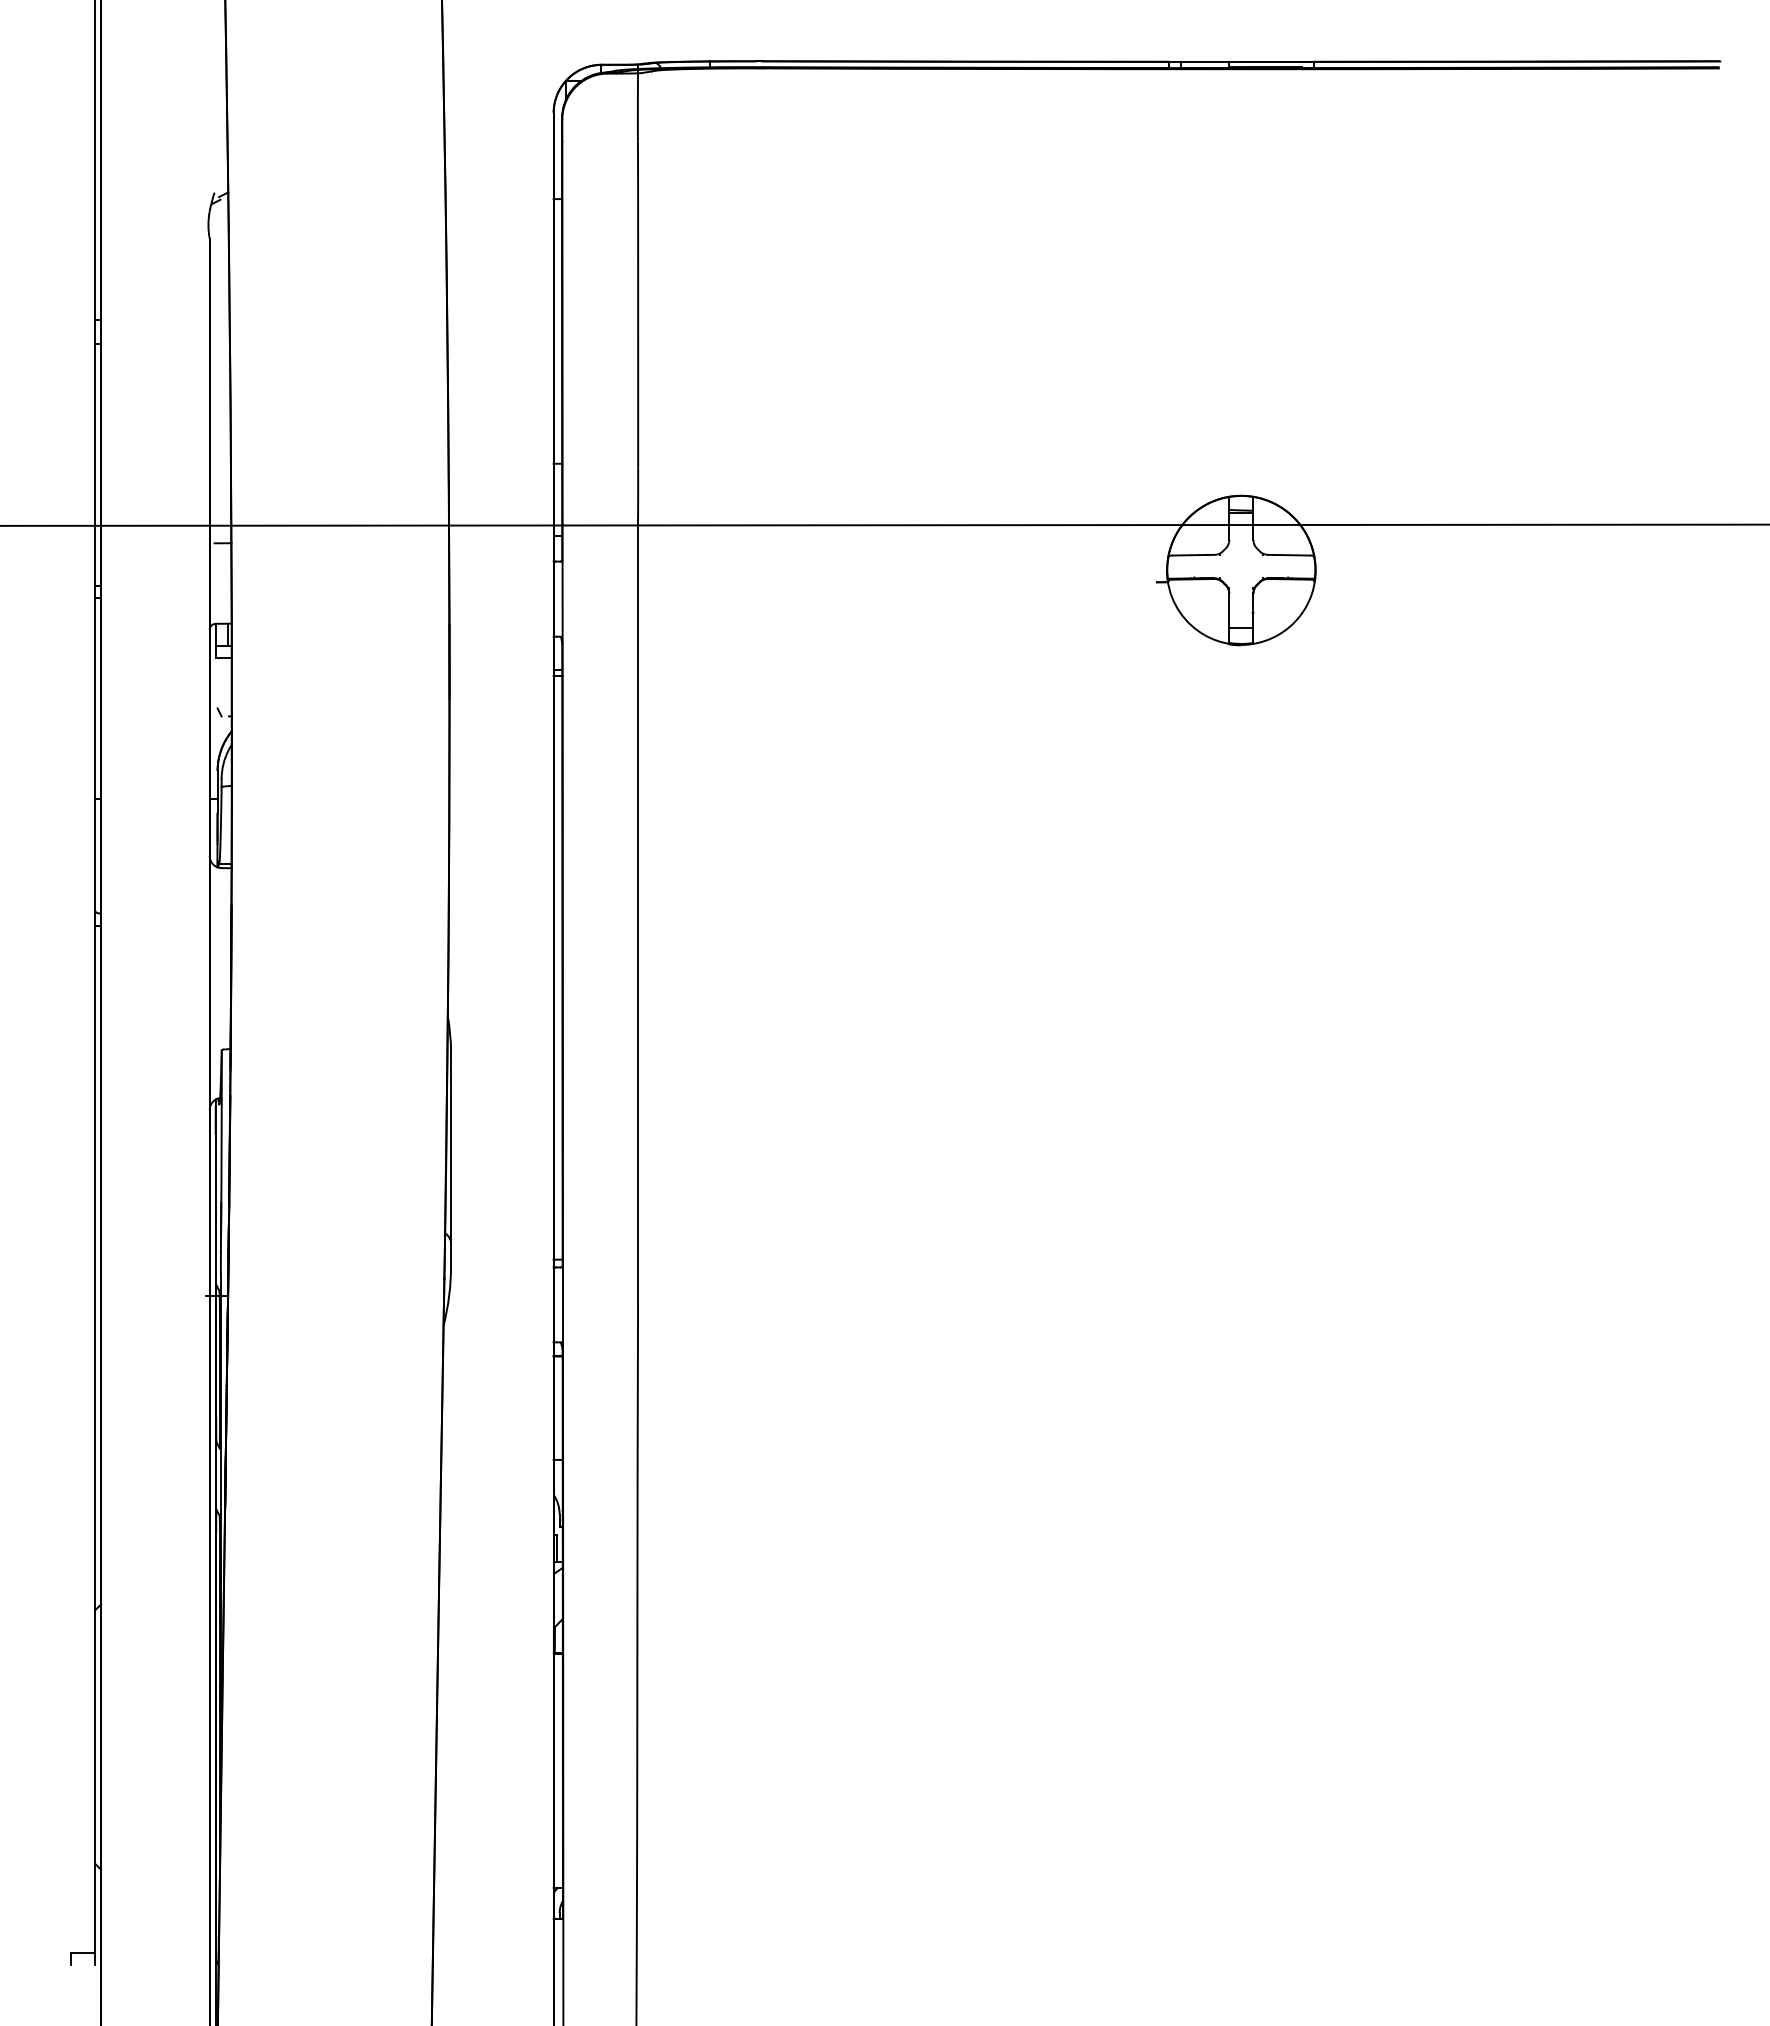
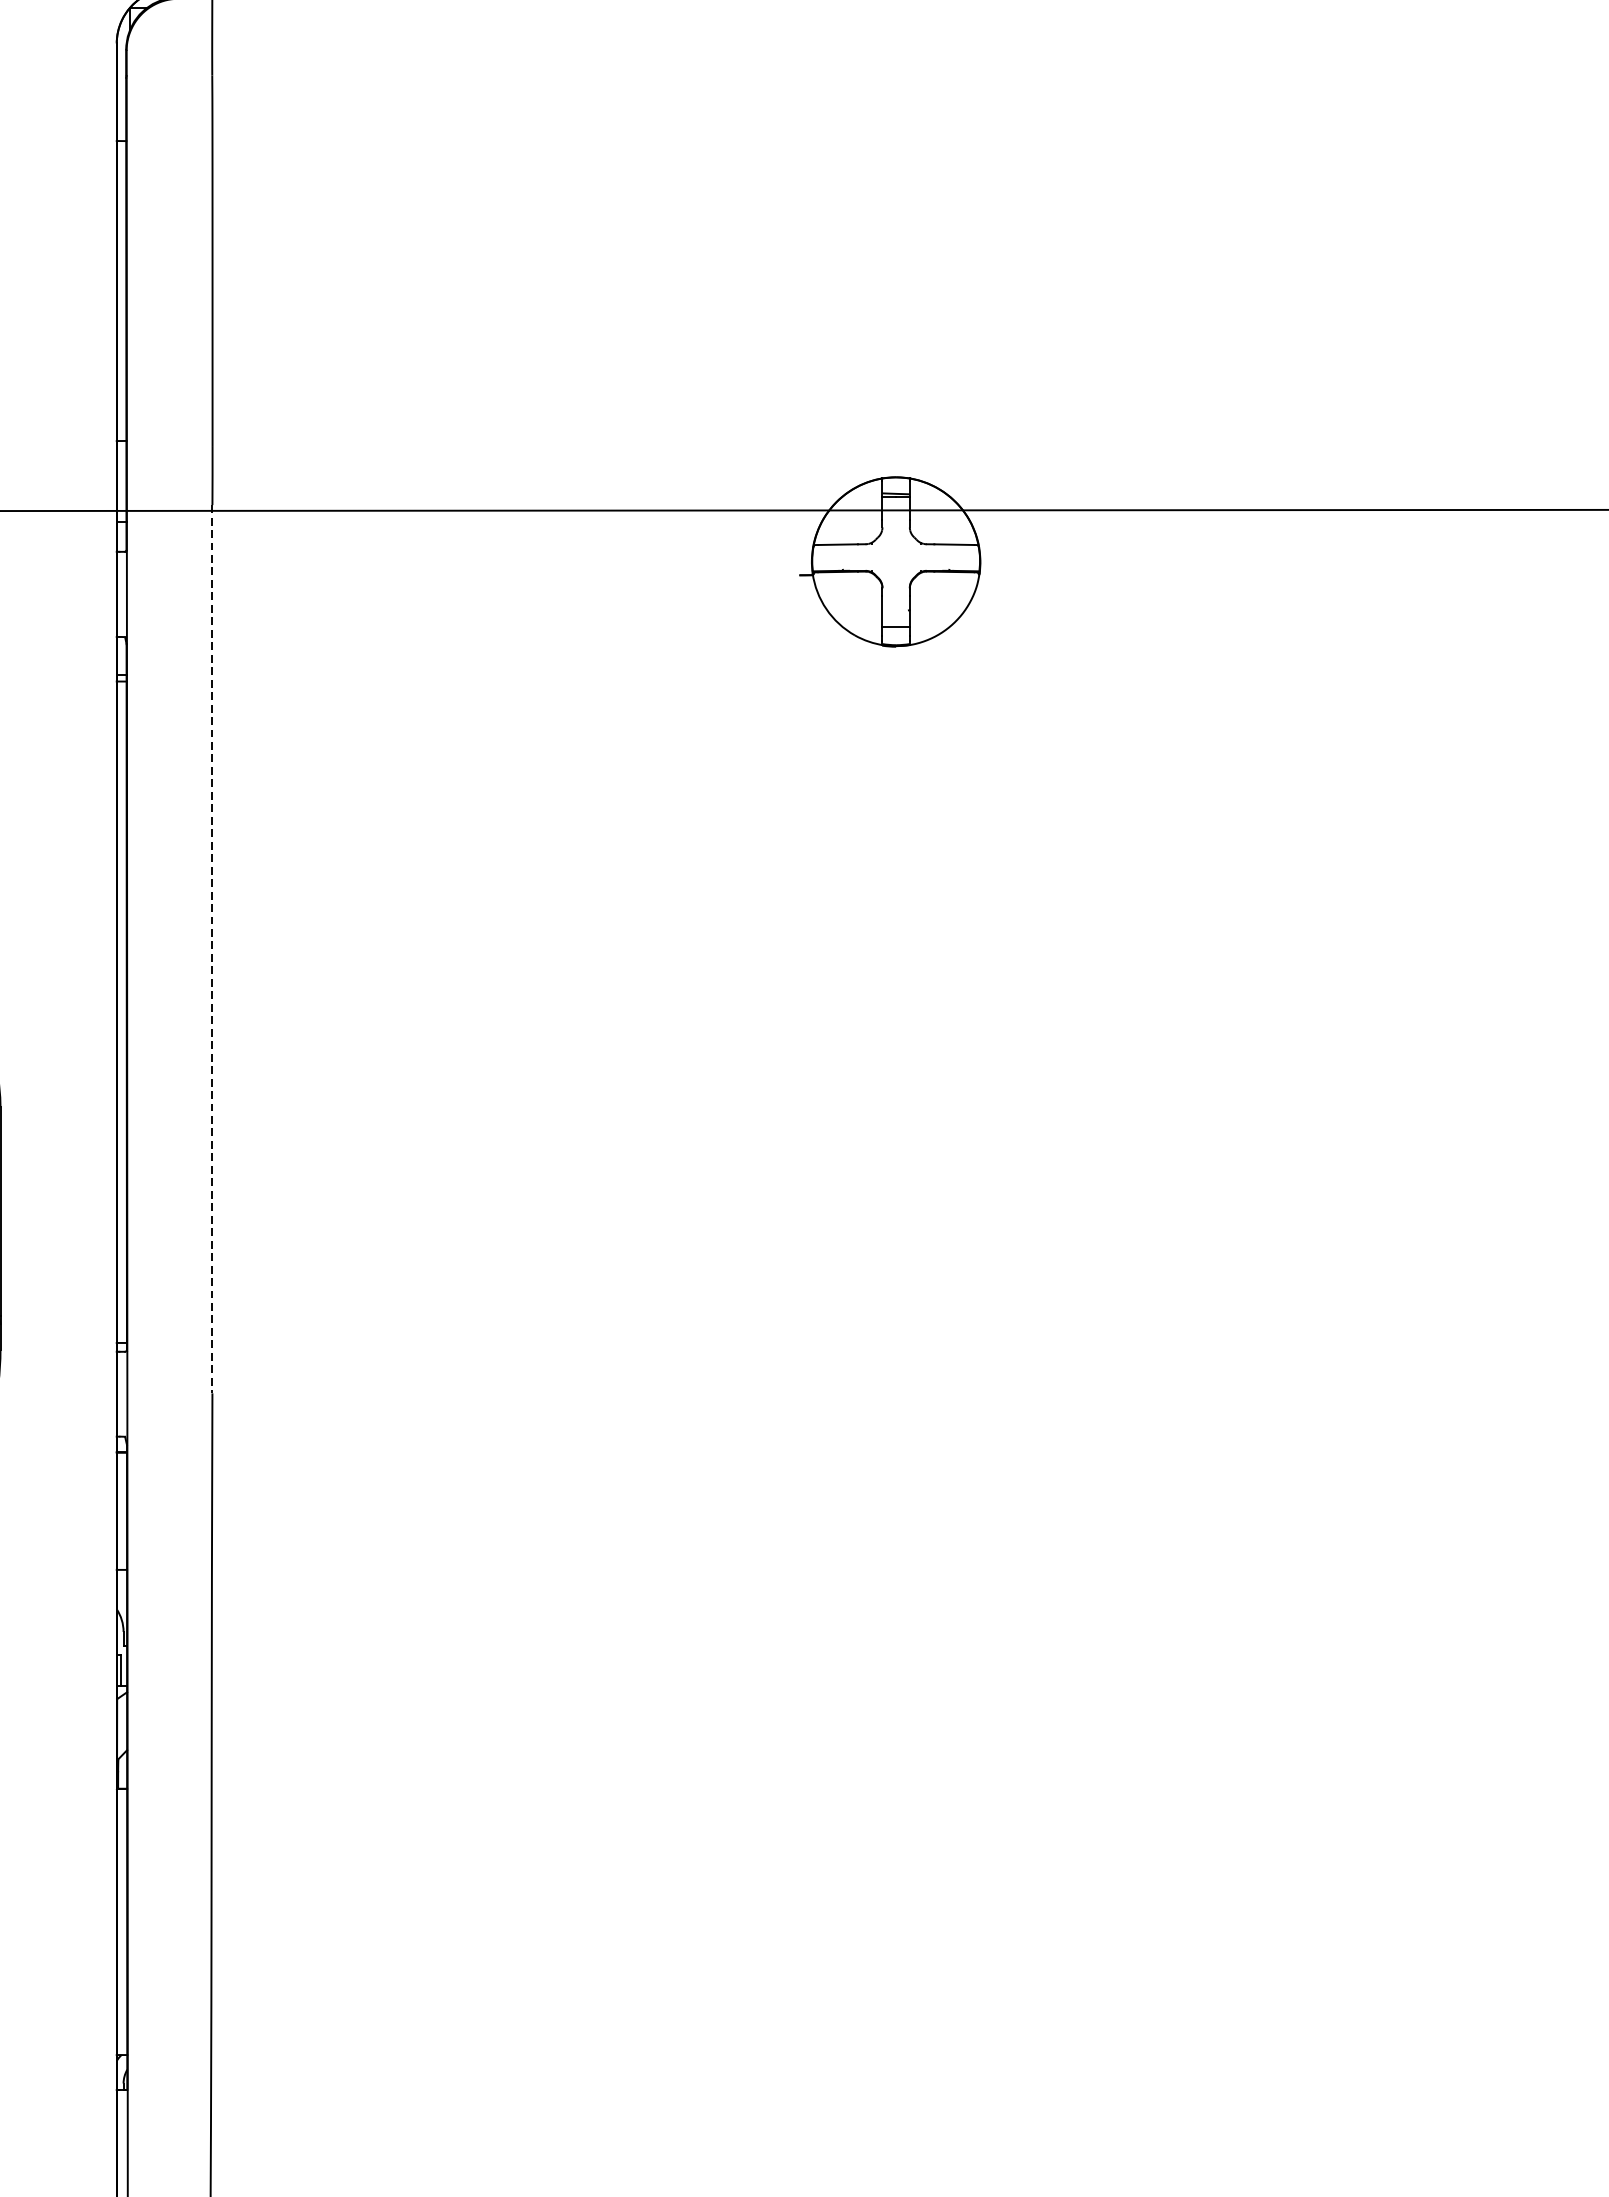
line: (638, 912) -> (212, 949), solid -> dashed

